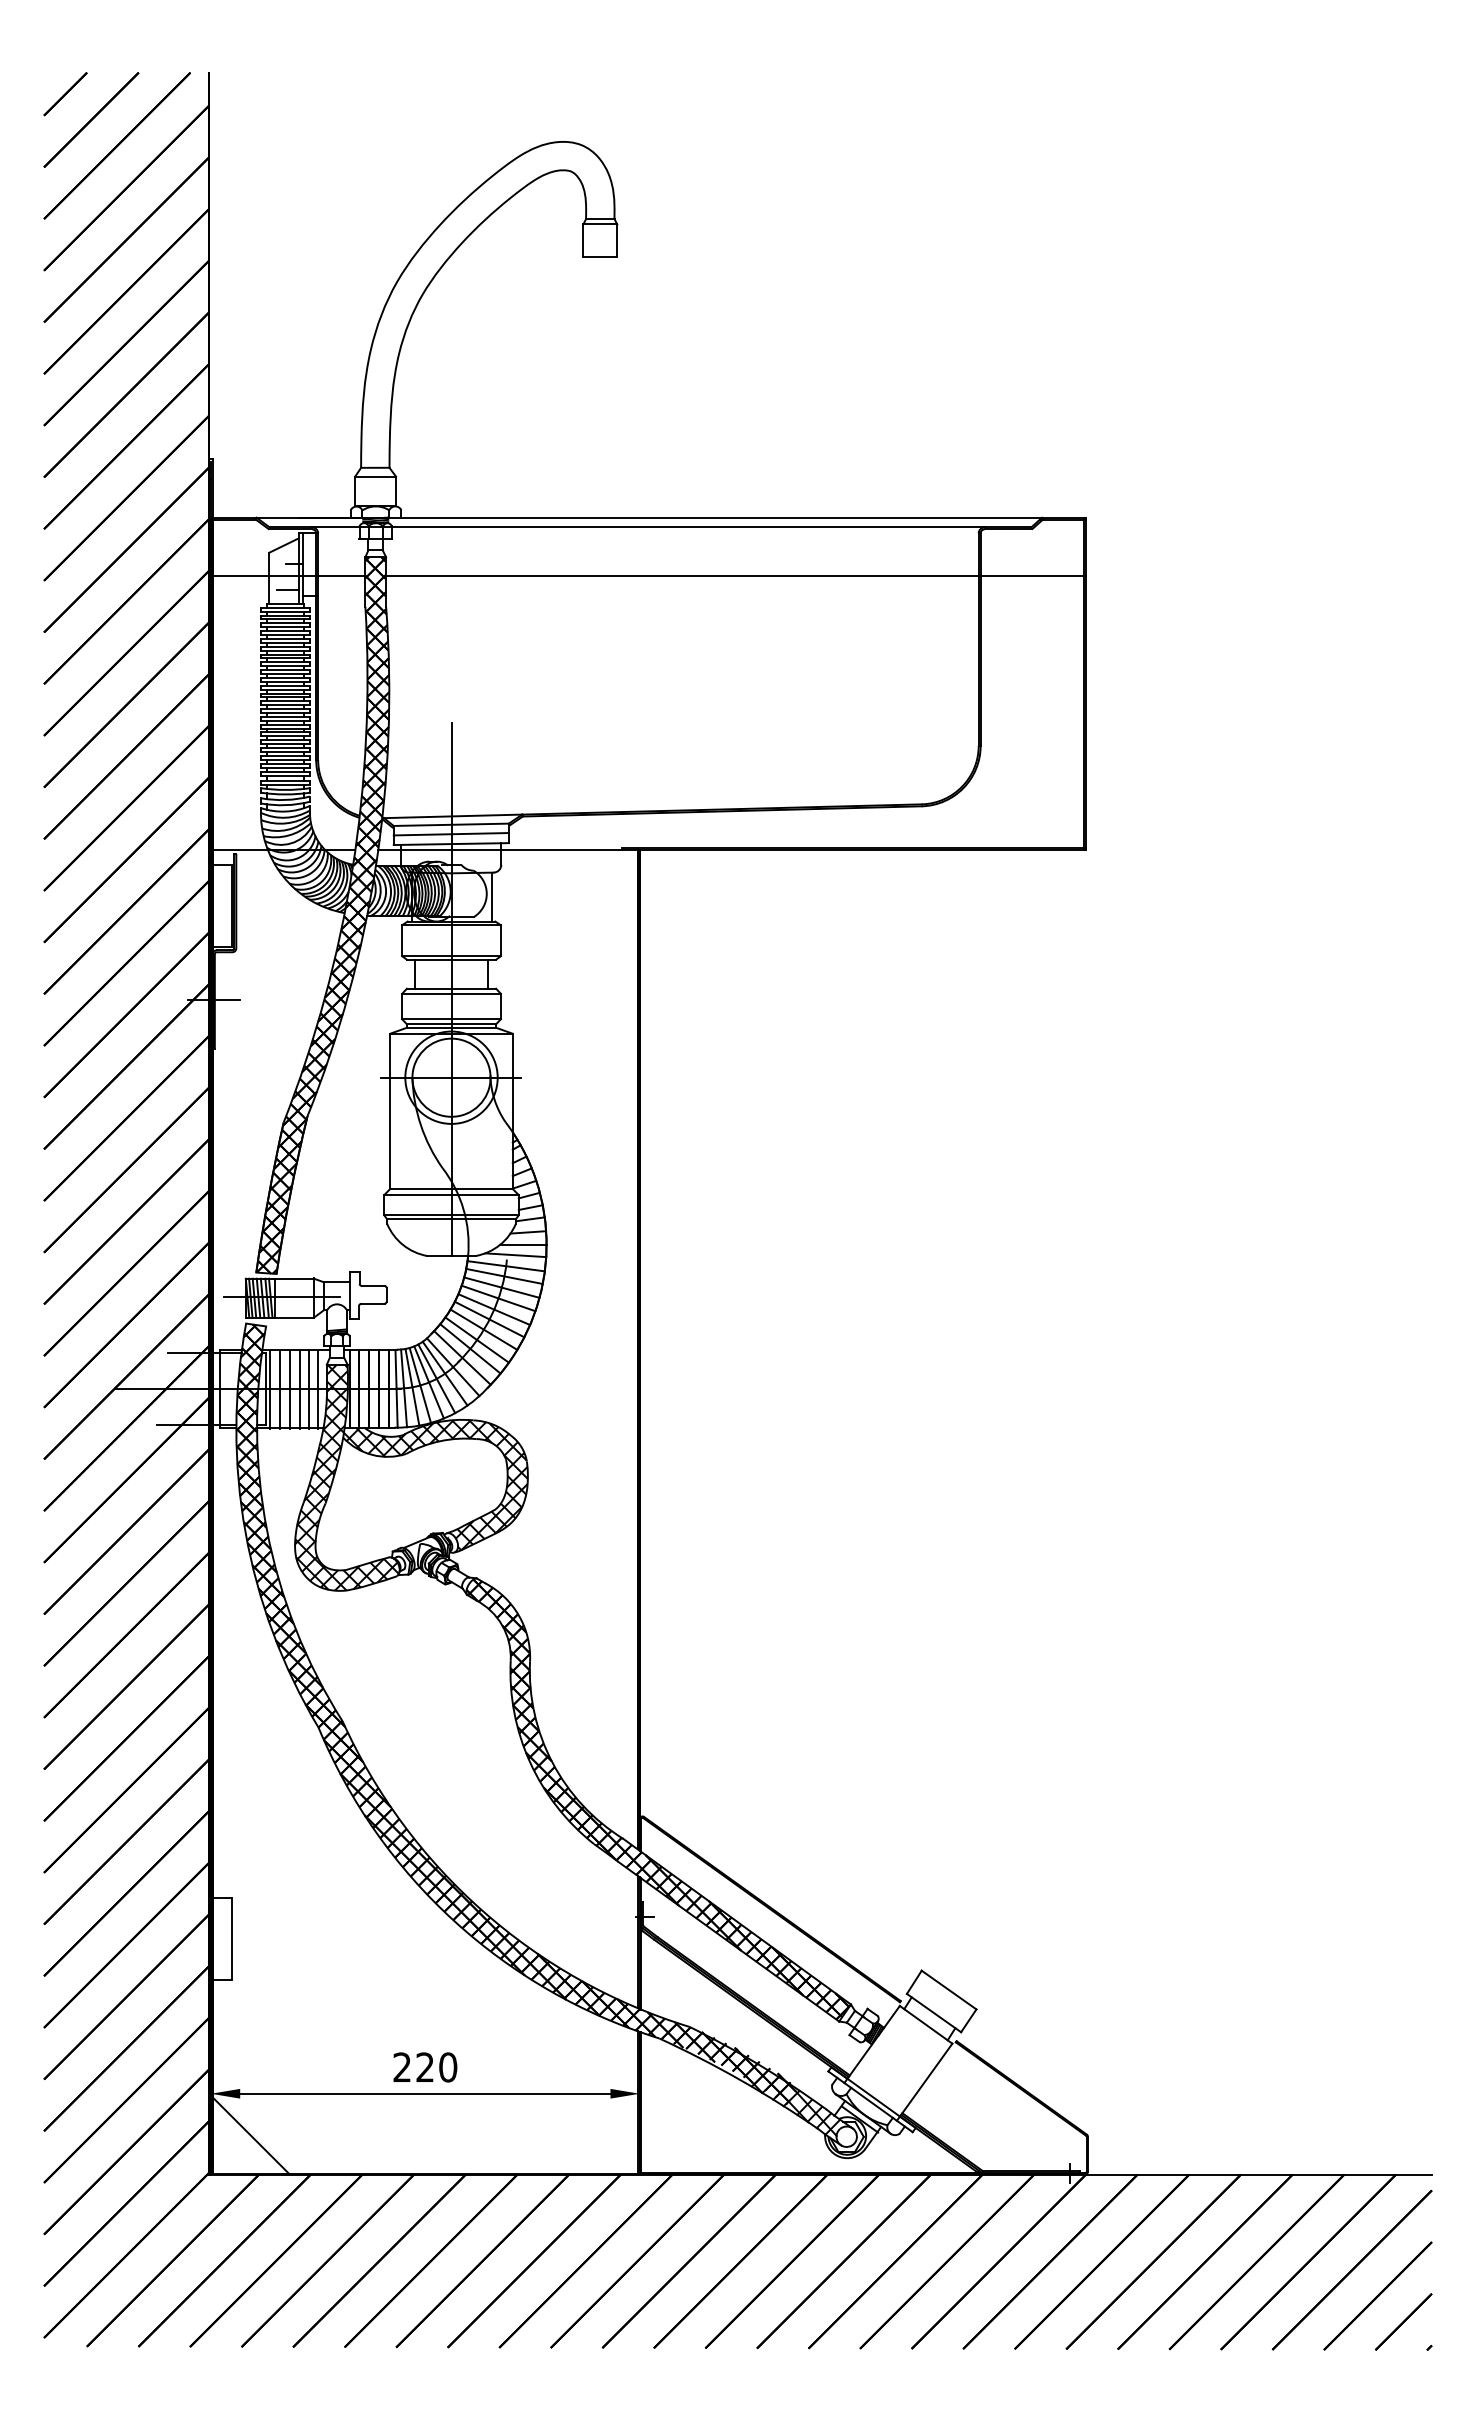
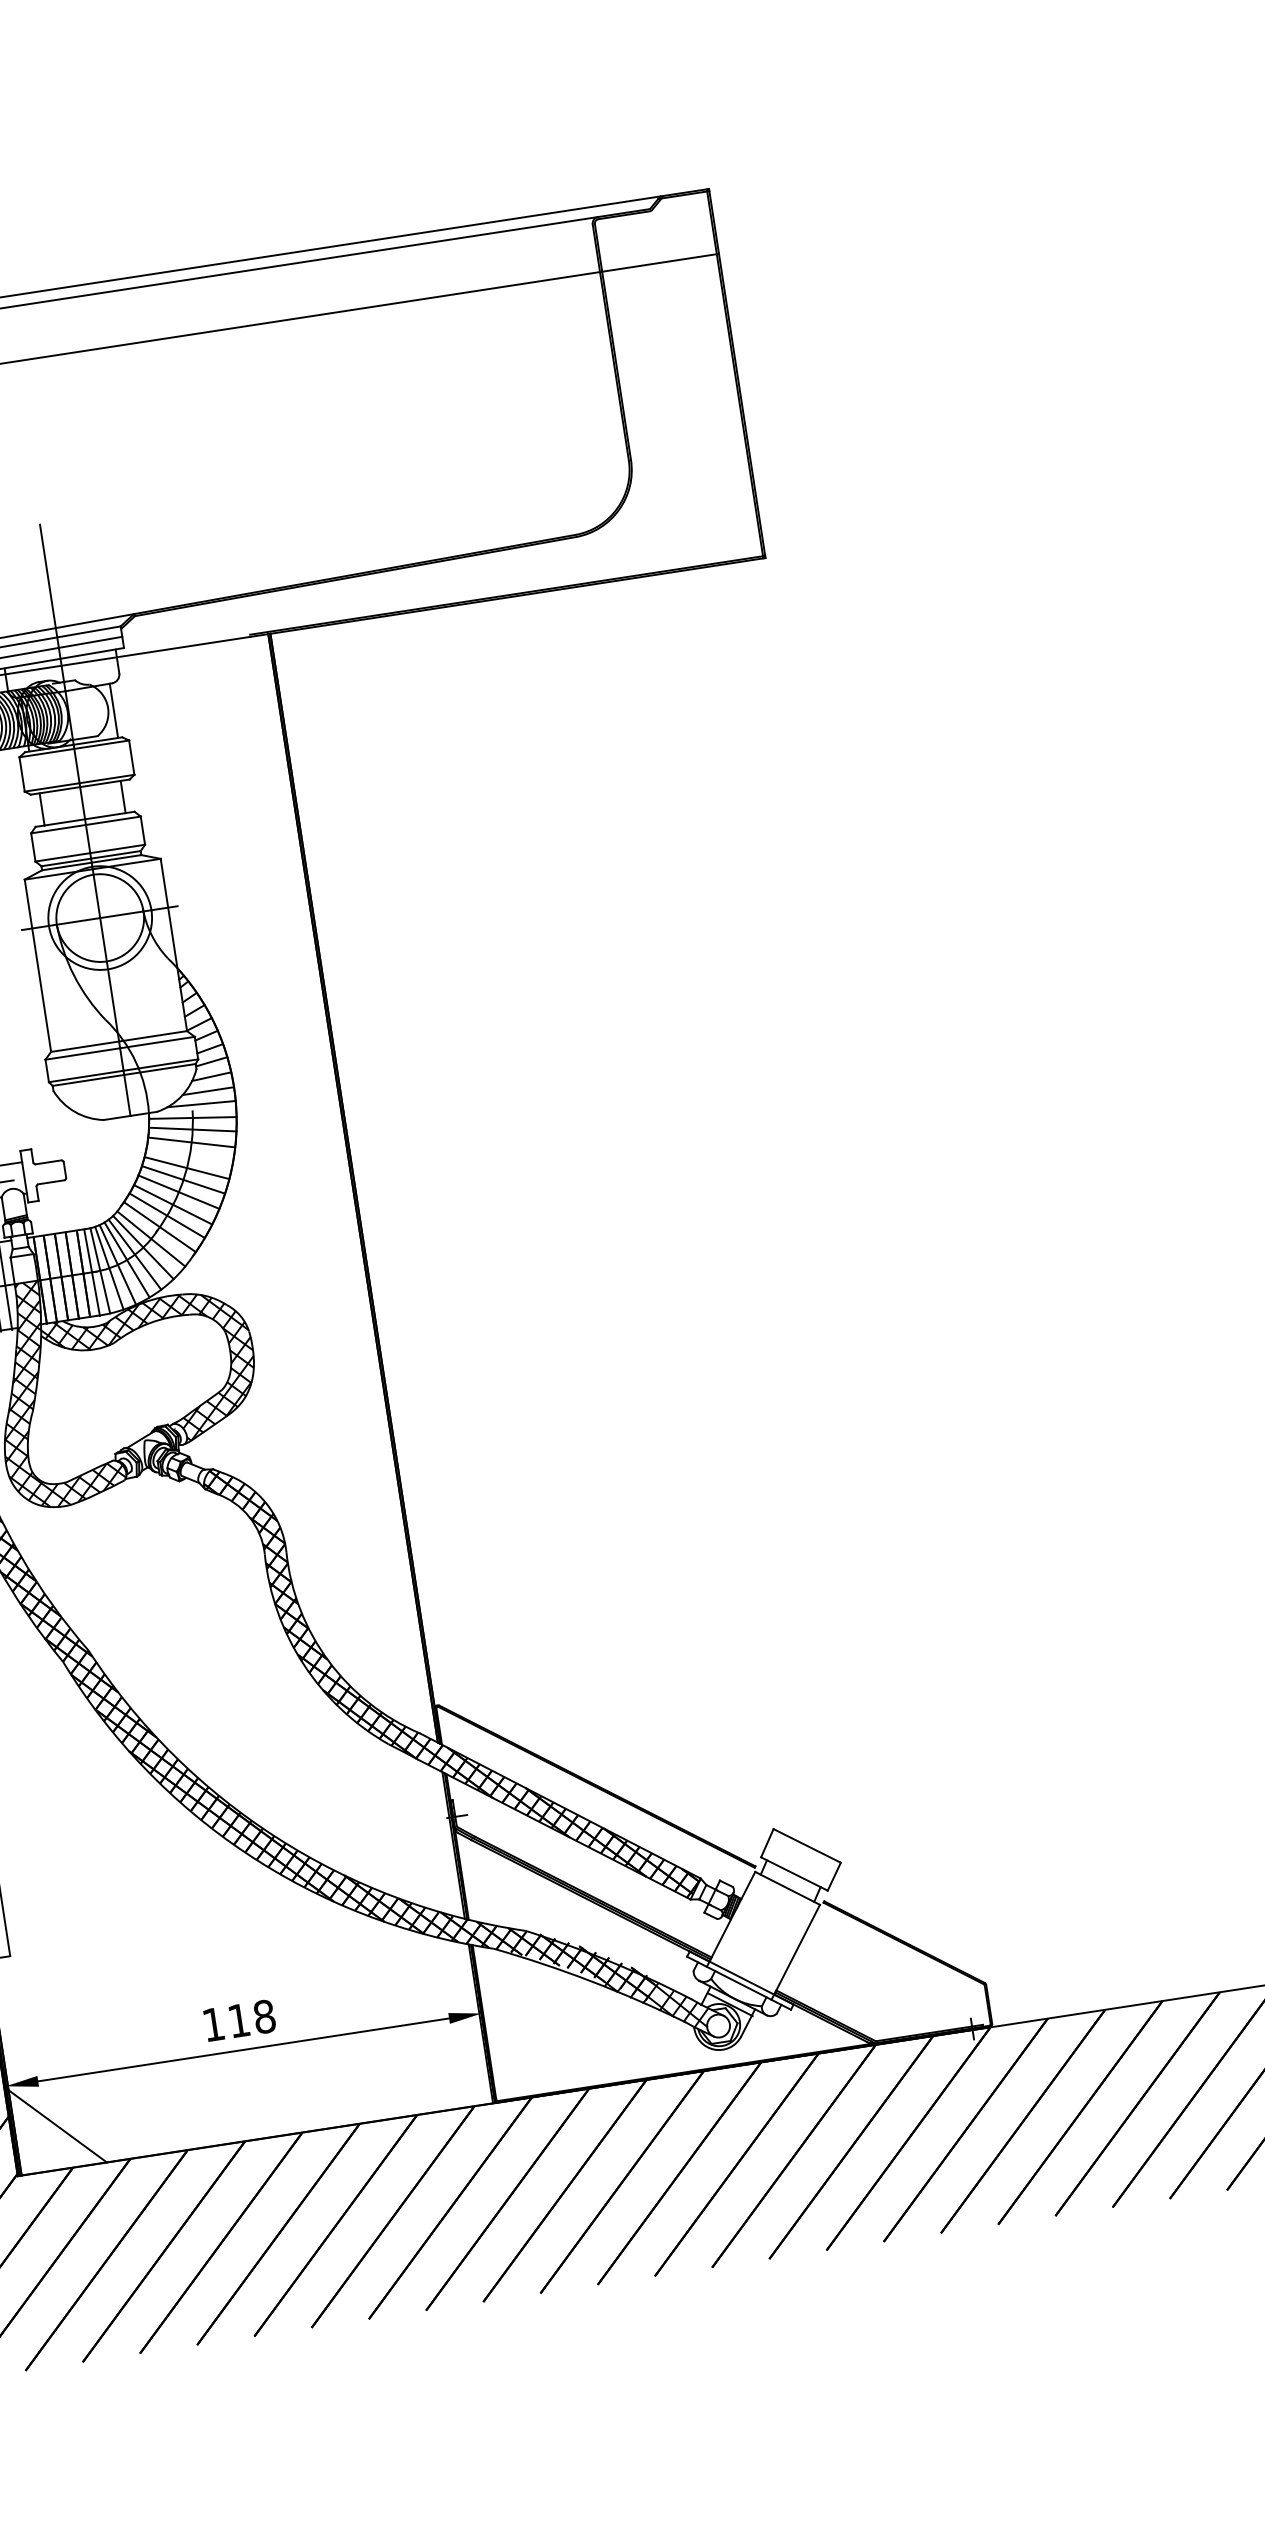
line: (498, 1298) -> (189, 1155), removed
hatch: (336, 1376) -> (23, 1269), removed
text: (425, 2067) -> (239, 2020), 220 -> 118

